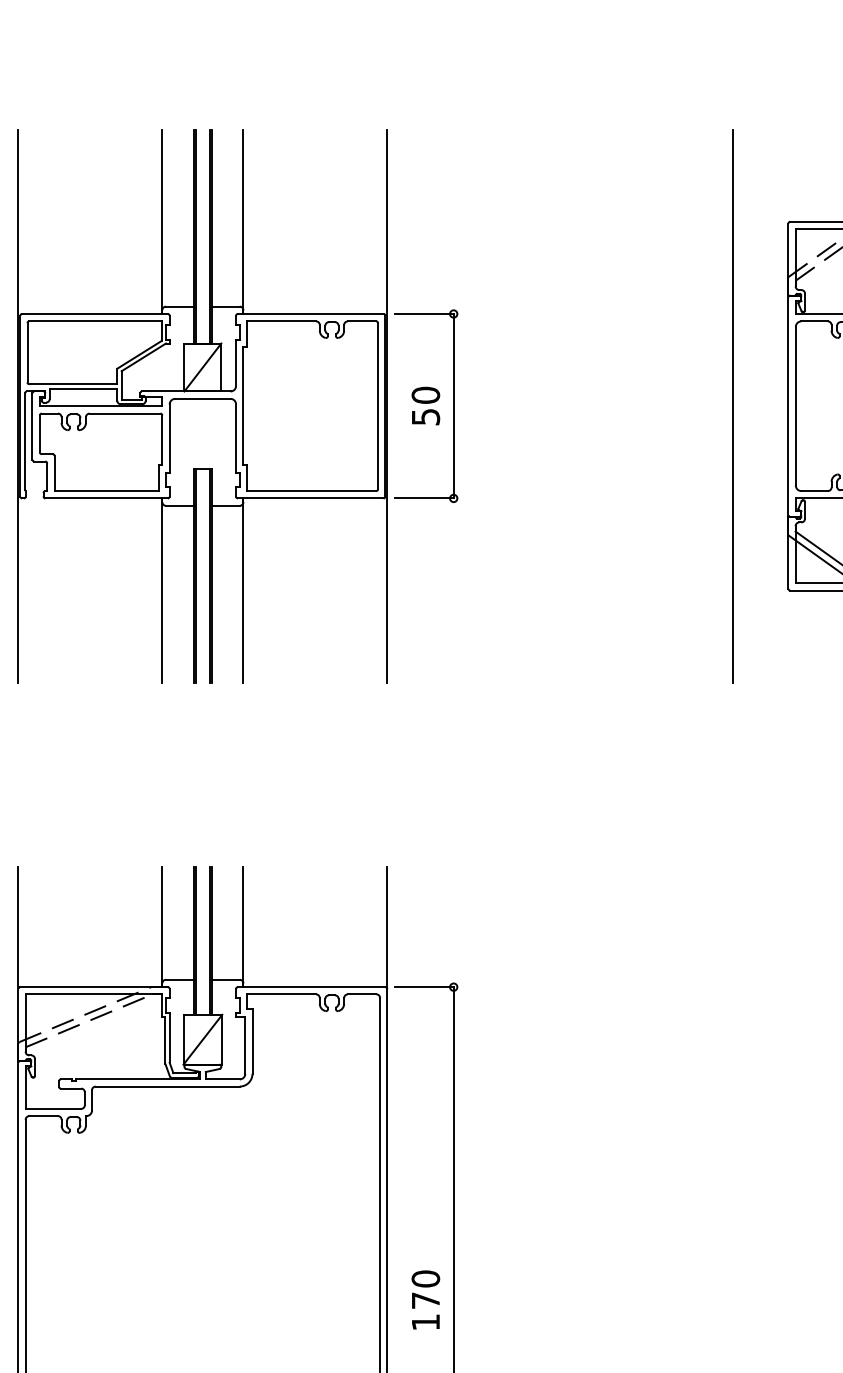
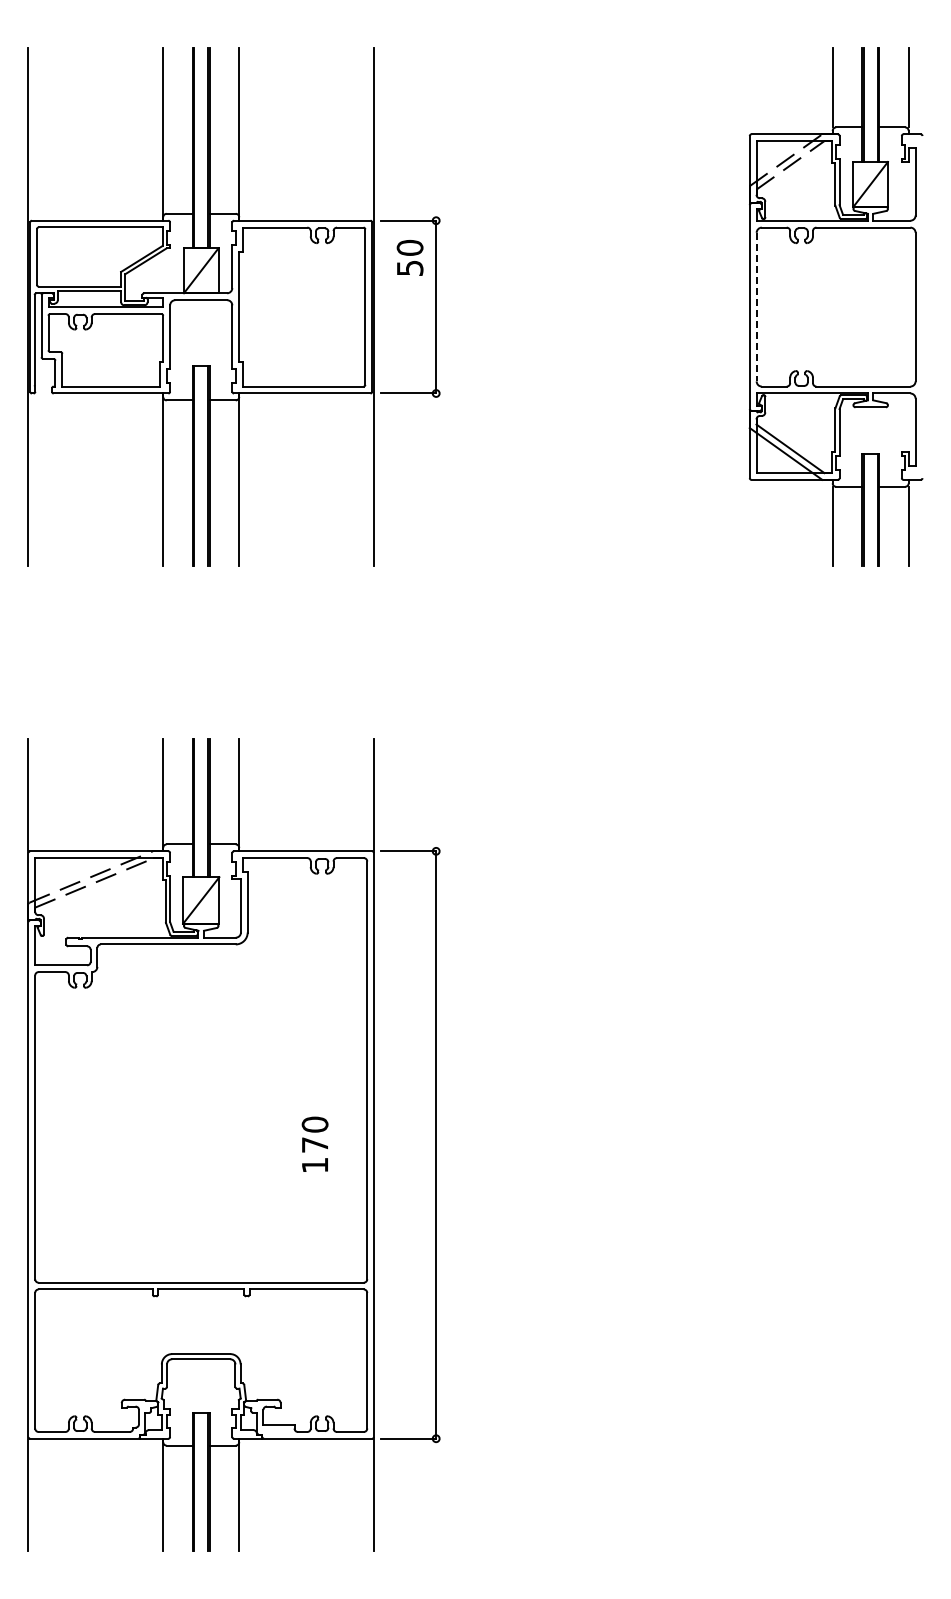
text: (425, 405) -> (409, 257), moved
line: (732, 405) -> (697, 306), removed
line: (795, 406) -> (756, 307), solid -> dashed
text: (425, 1299) -> (314, 1143), moved

